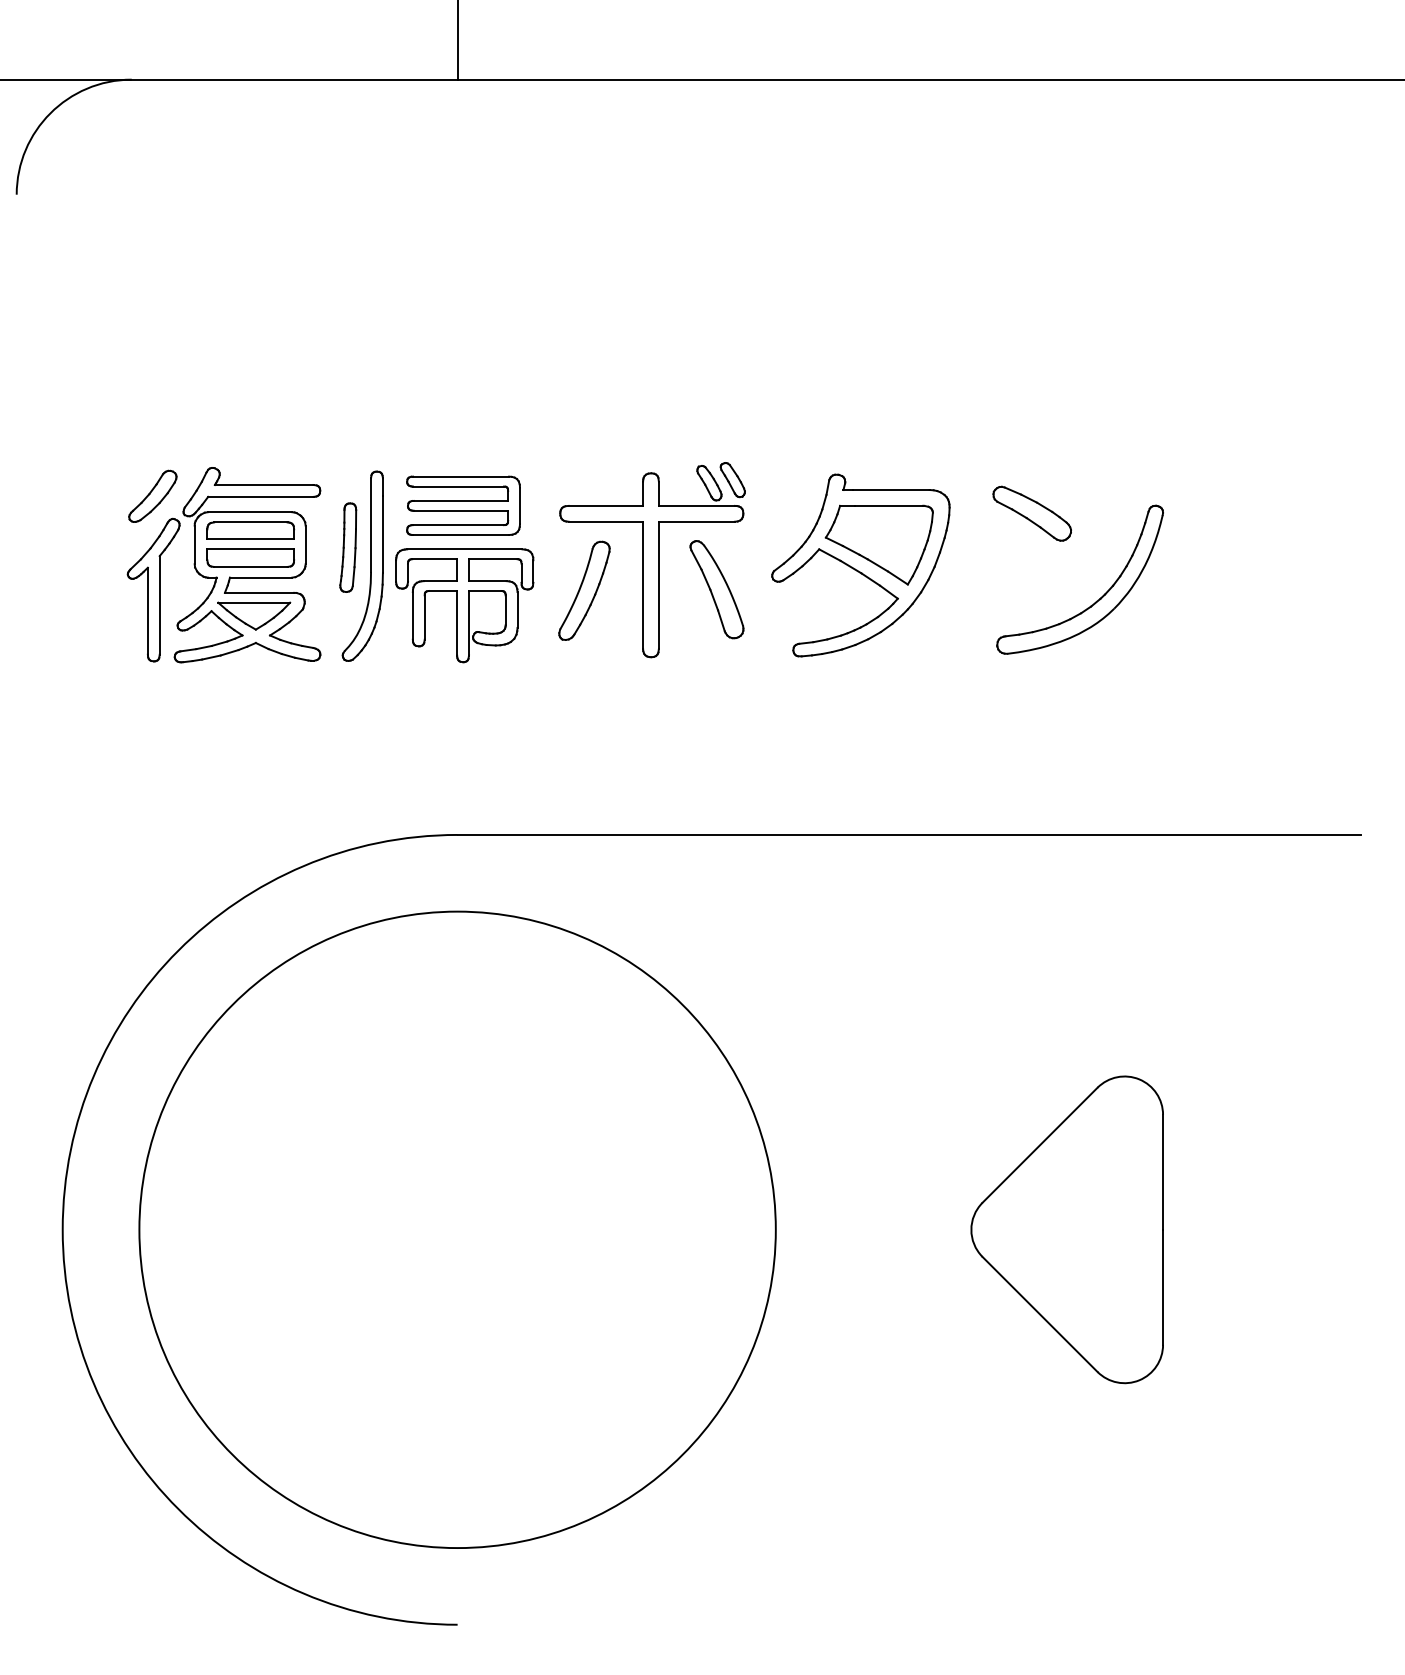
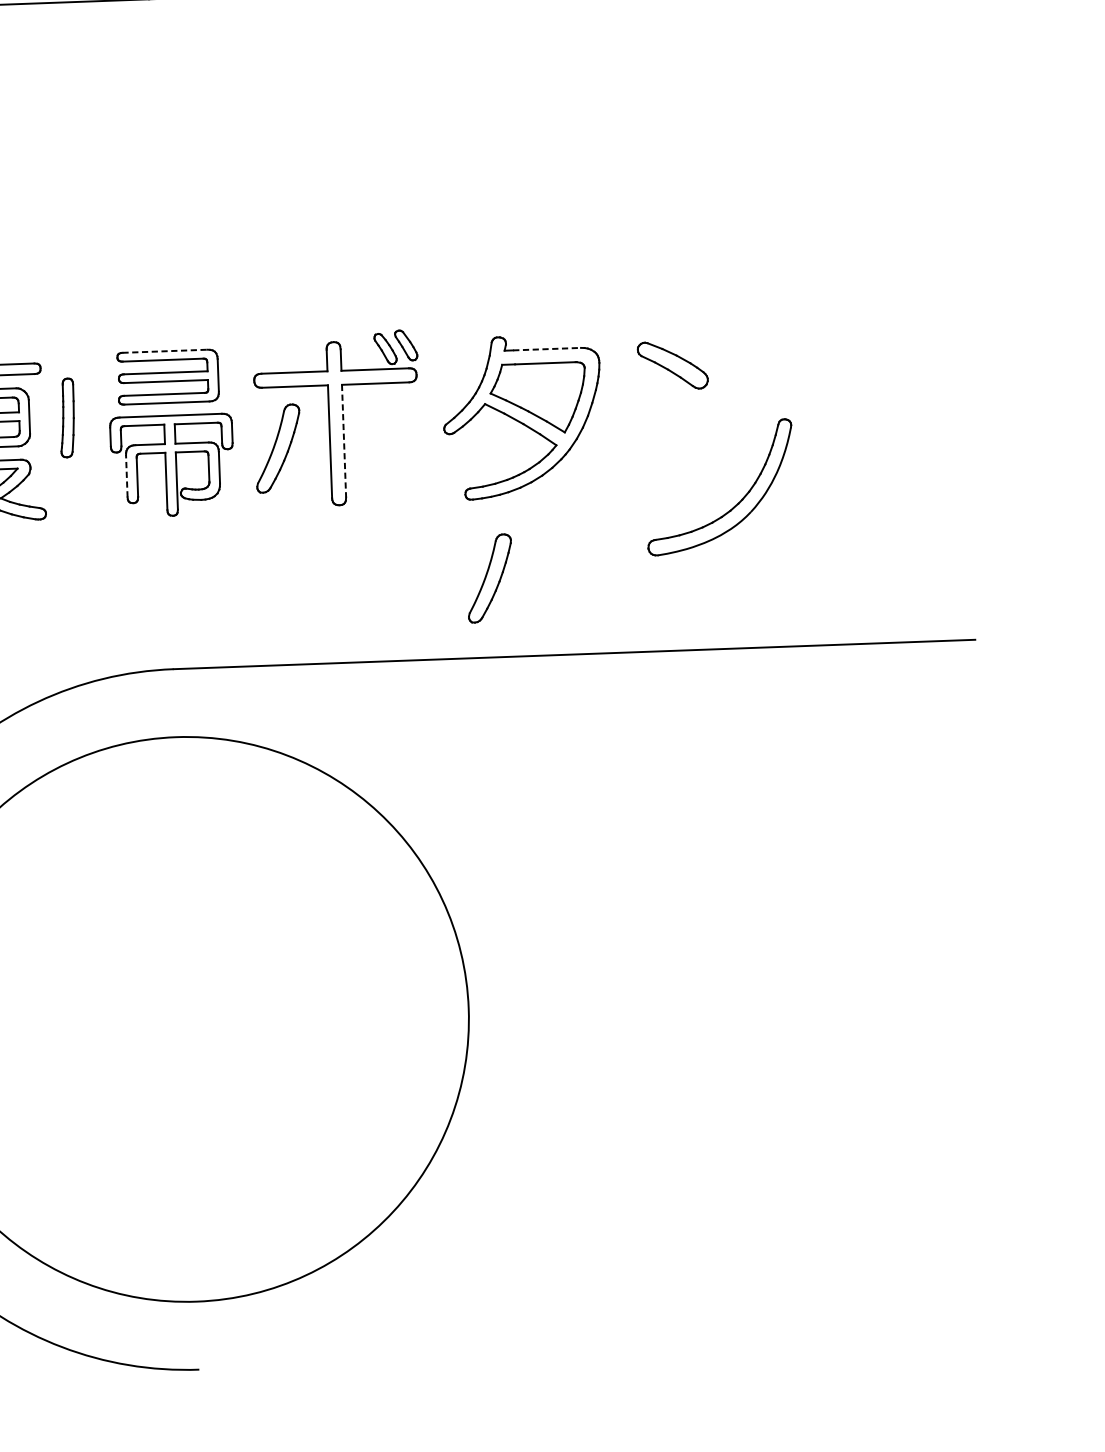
line: (461, 476) -> (165, 351), solid -> dashed
line: (891, 490) -> (547, 349), solid -> dashed
part: (370, 565) -> (87, 433), removed
line: (658, 585) -> (343, 441), solid -> dashed
part: (716, 589) -> (395, 443), removed
part: (1096, 600) -> (735, 505), moved
line: (412, 615) -> (126, 476), solid -> dashed
part: (817, 745) -> (489, 578), added
part: (1066, 1229) -> (726, 999), removed

